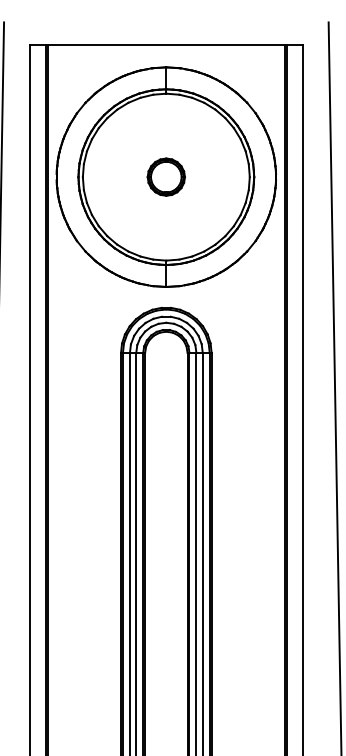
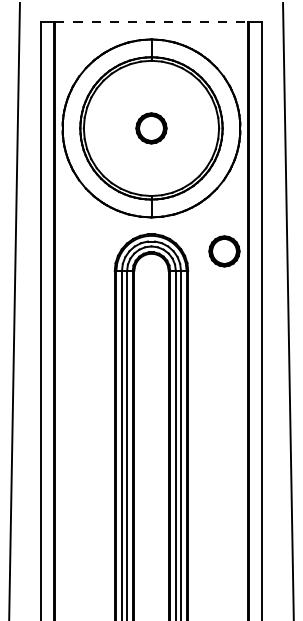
line: (166, 45) -> (151, 21), solid -> dashed
part: (256, 329) -> (224, 251), added

